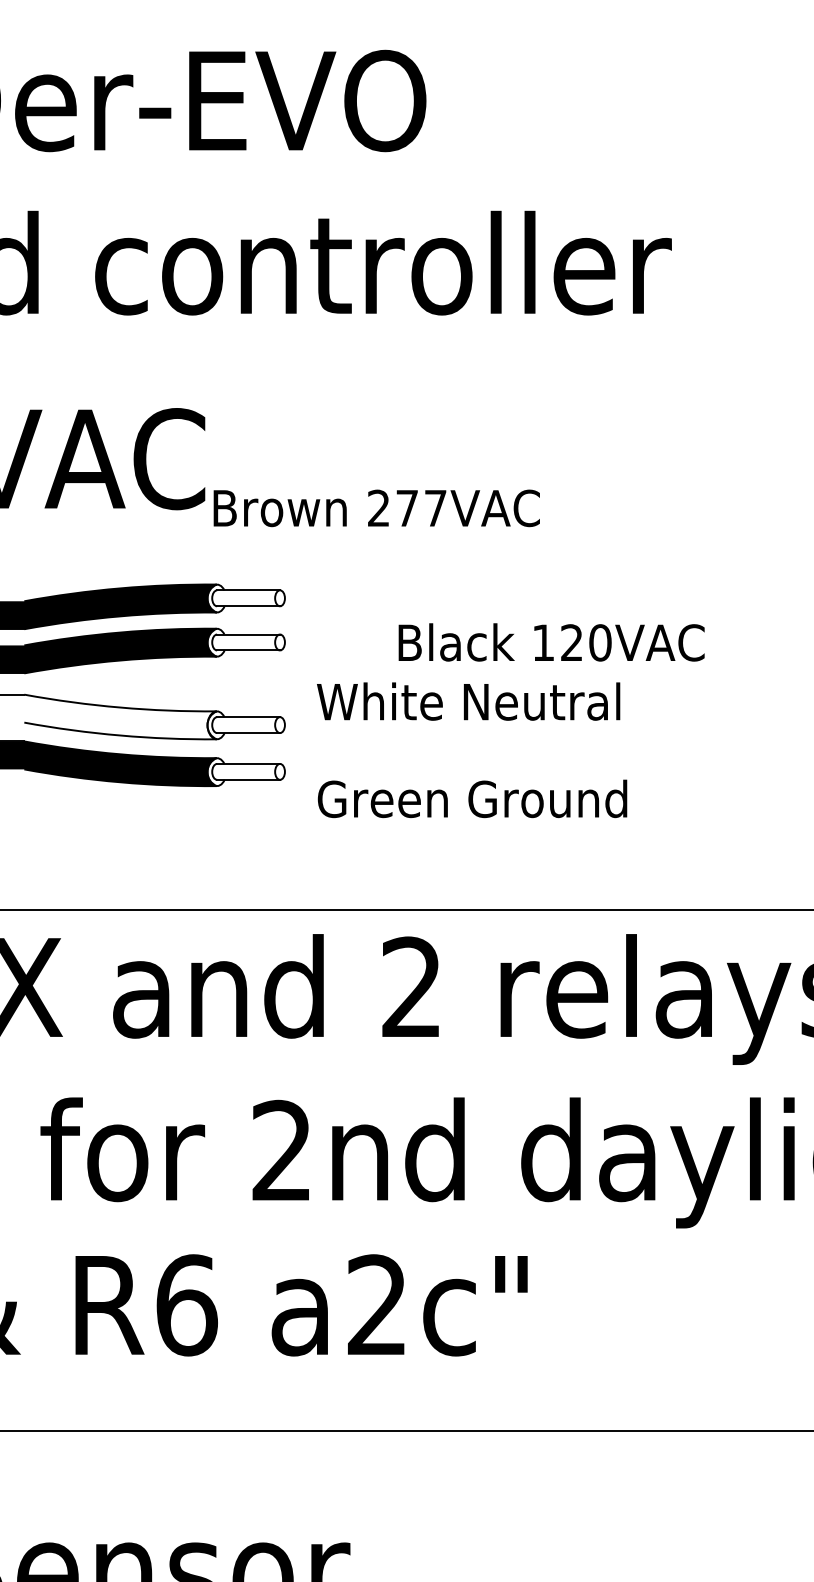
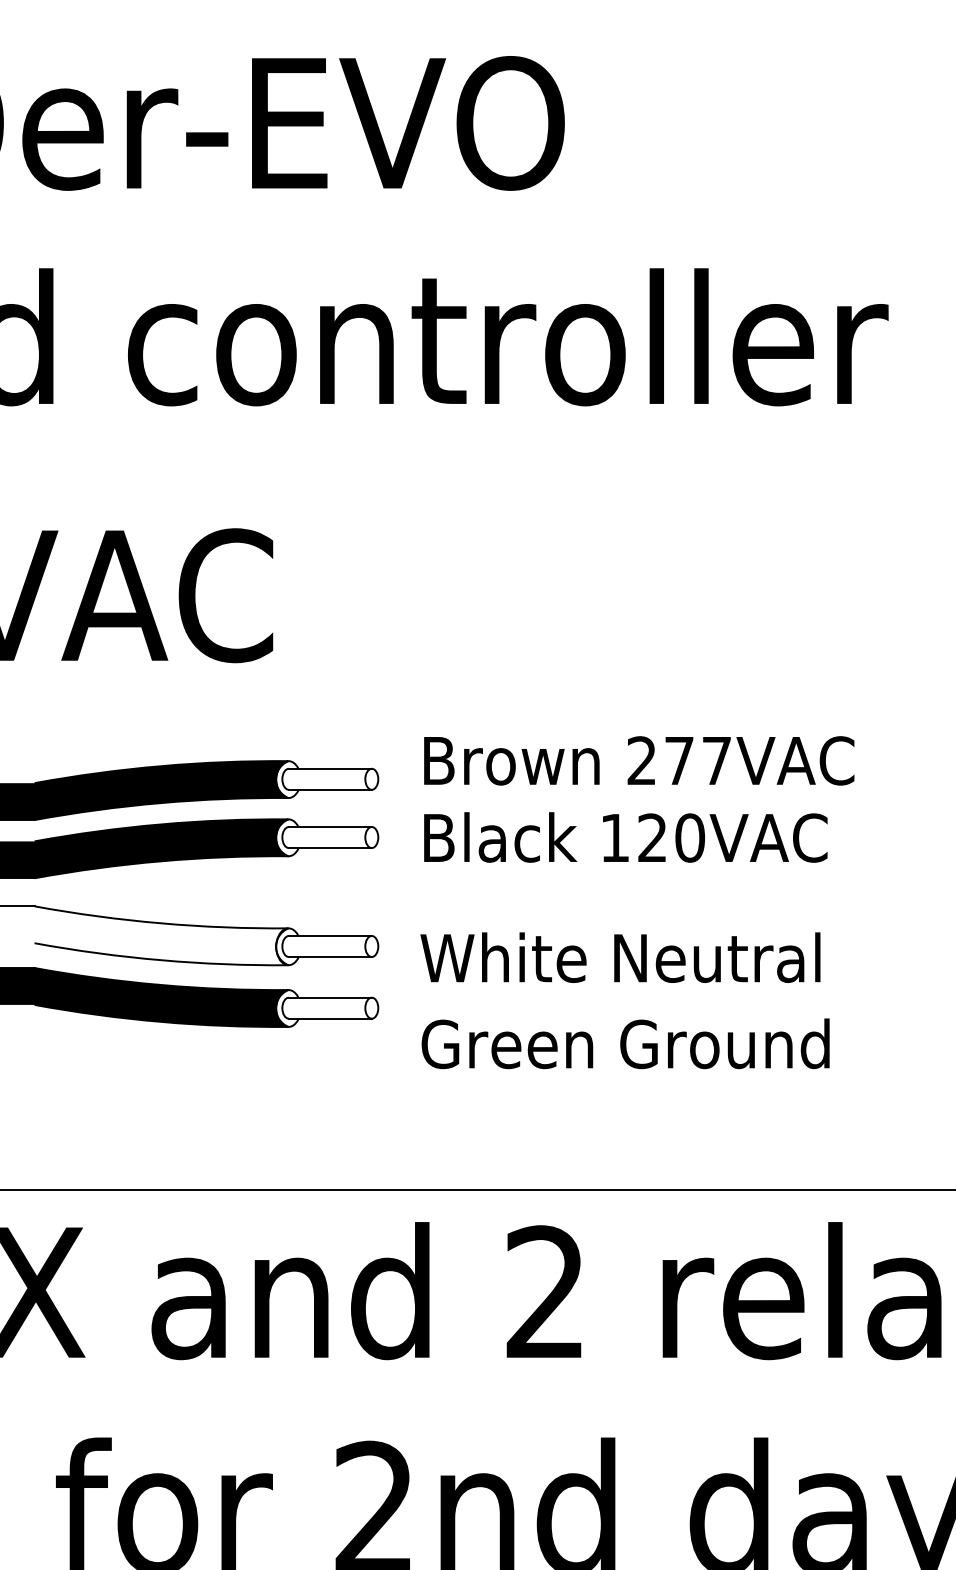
text: (376, 508) -> (638, 761), moved
text: (551, 642) -> (625, 837), moved
text: (468, 701) -> (620, 957), moved

